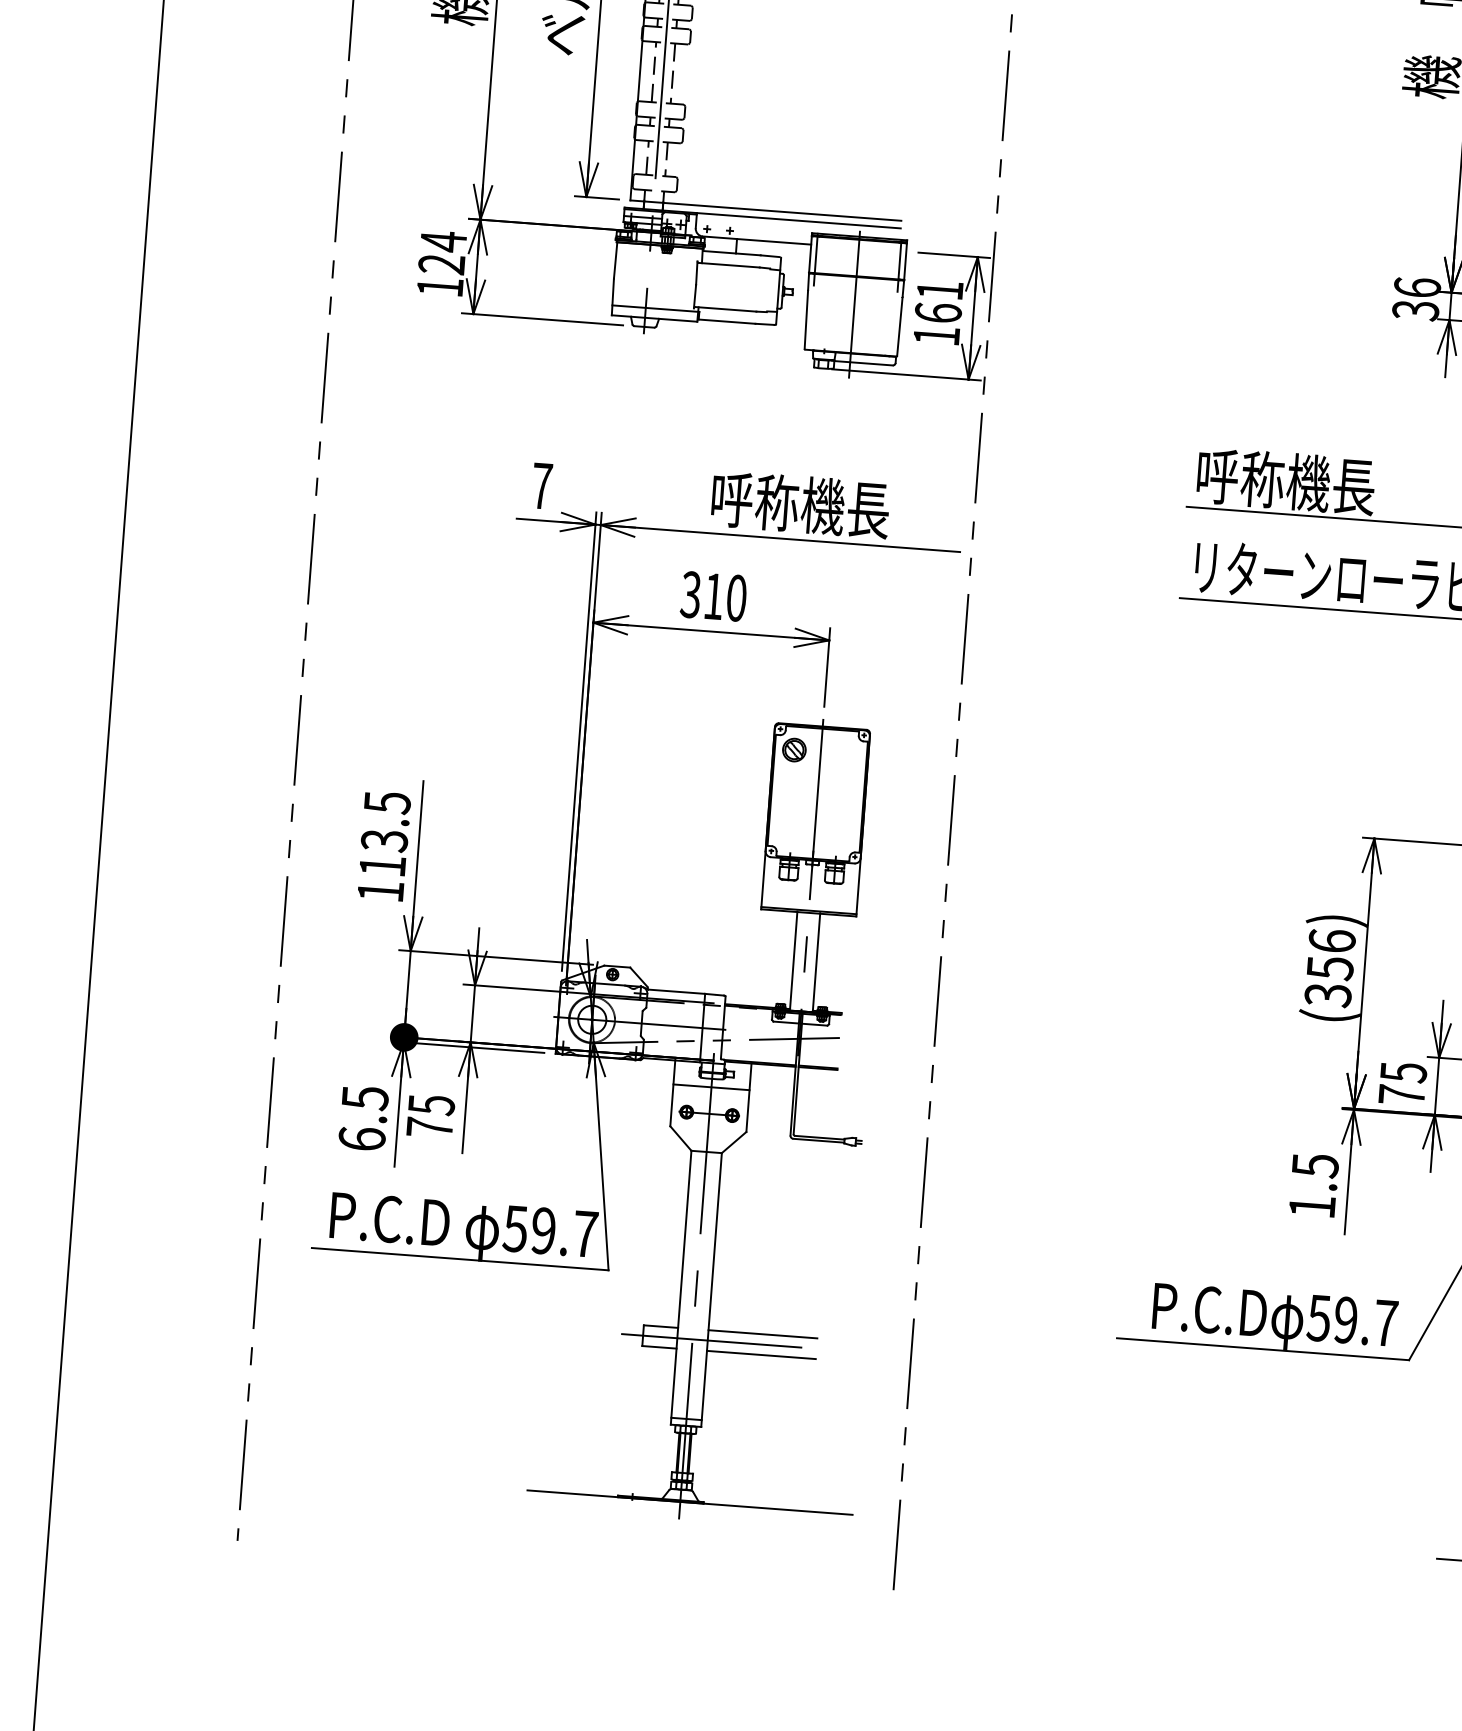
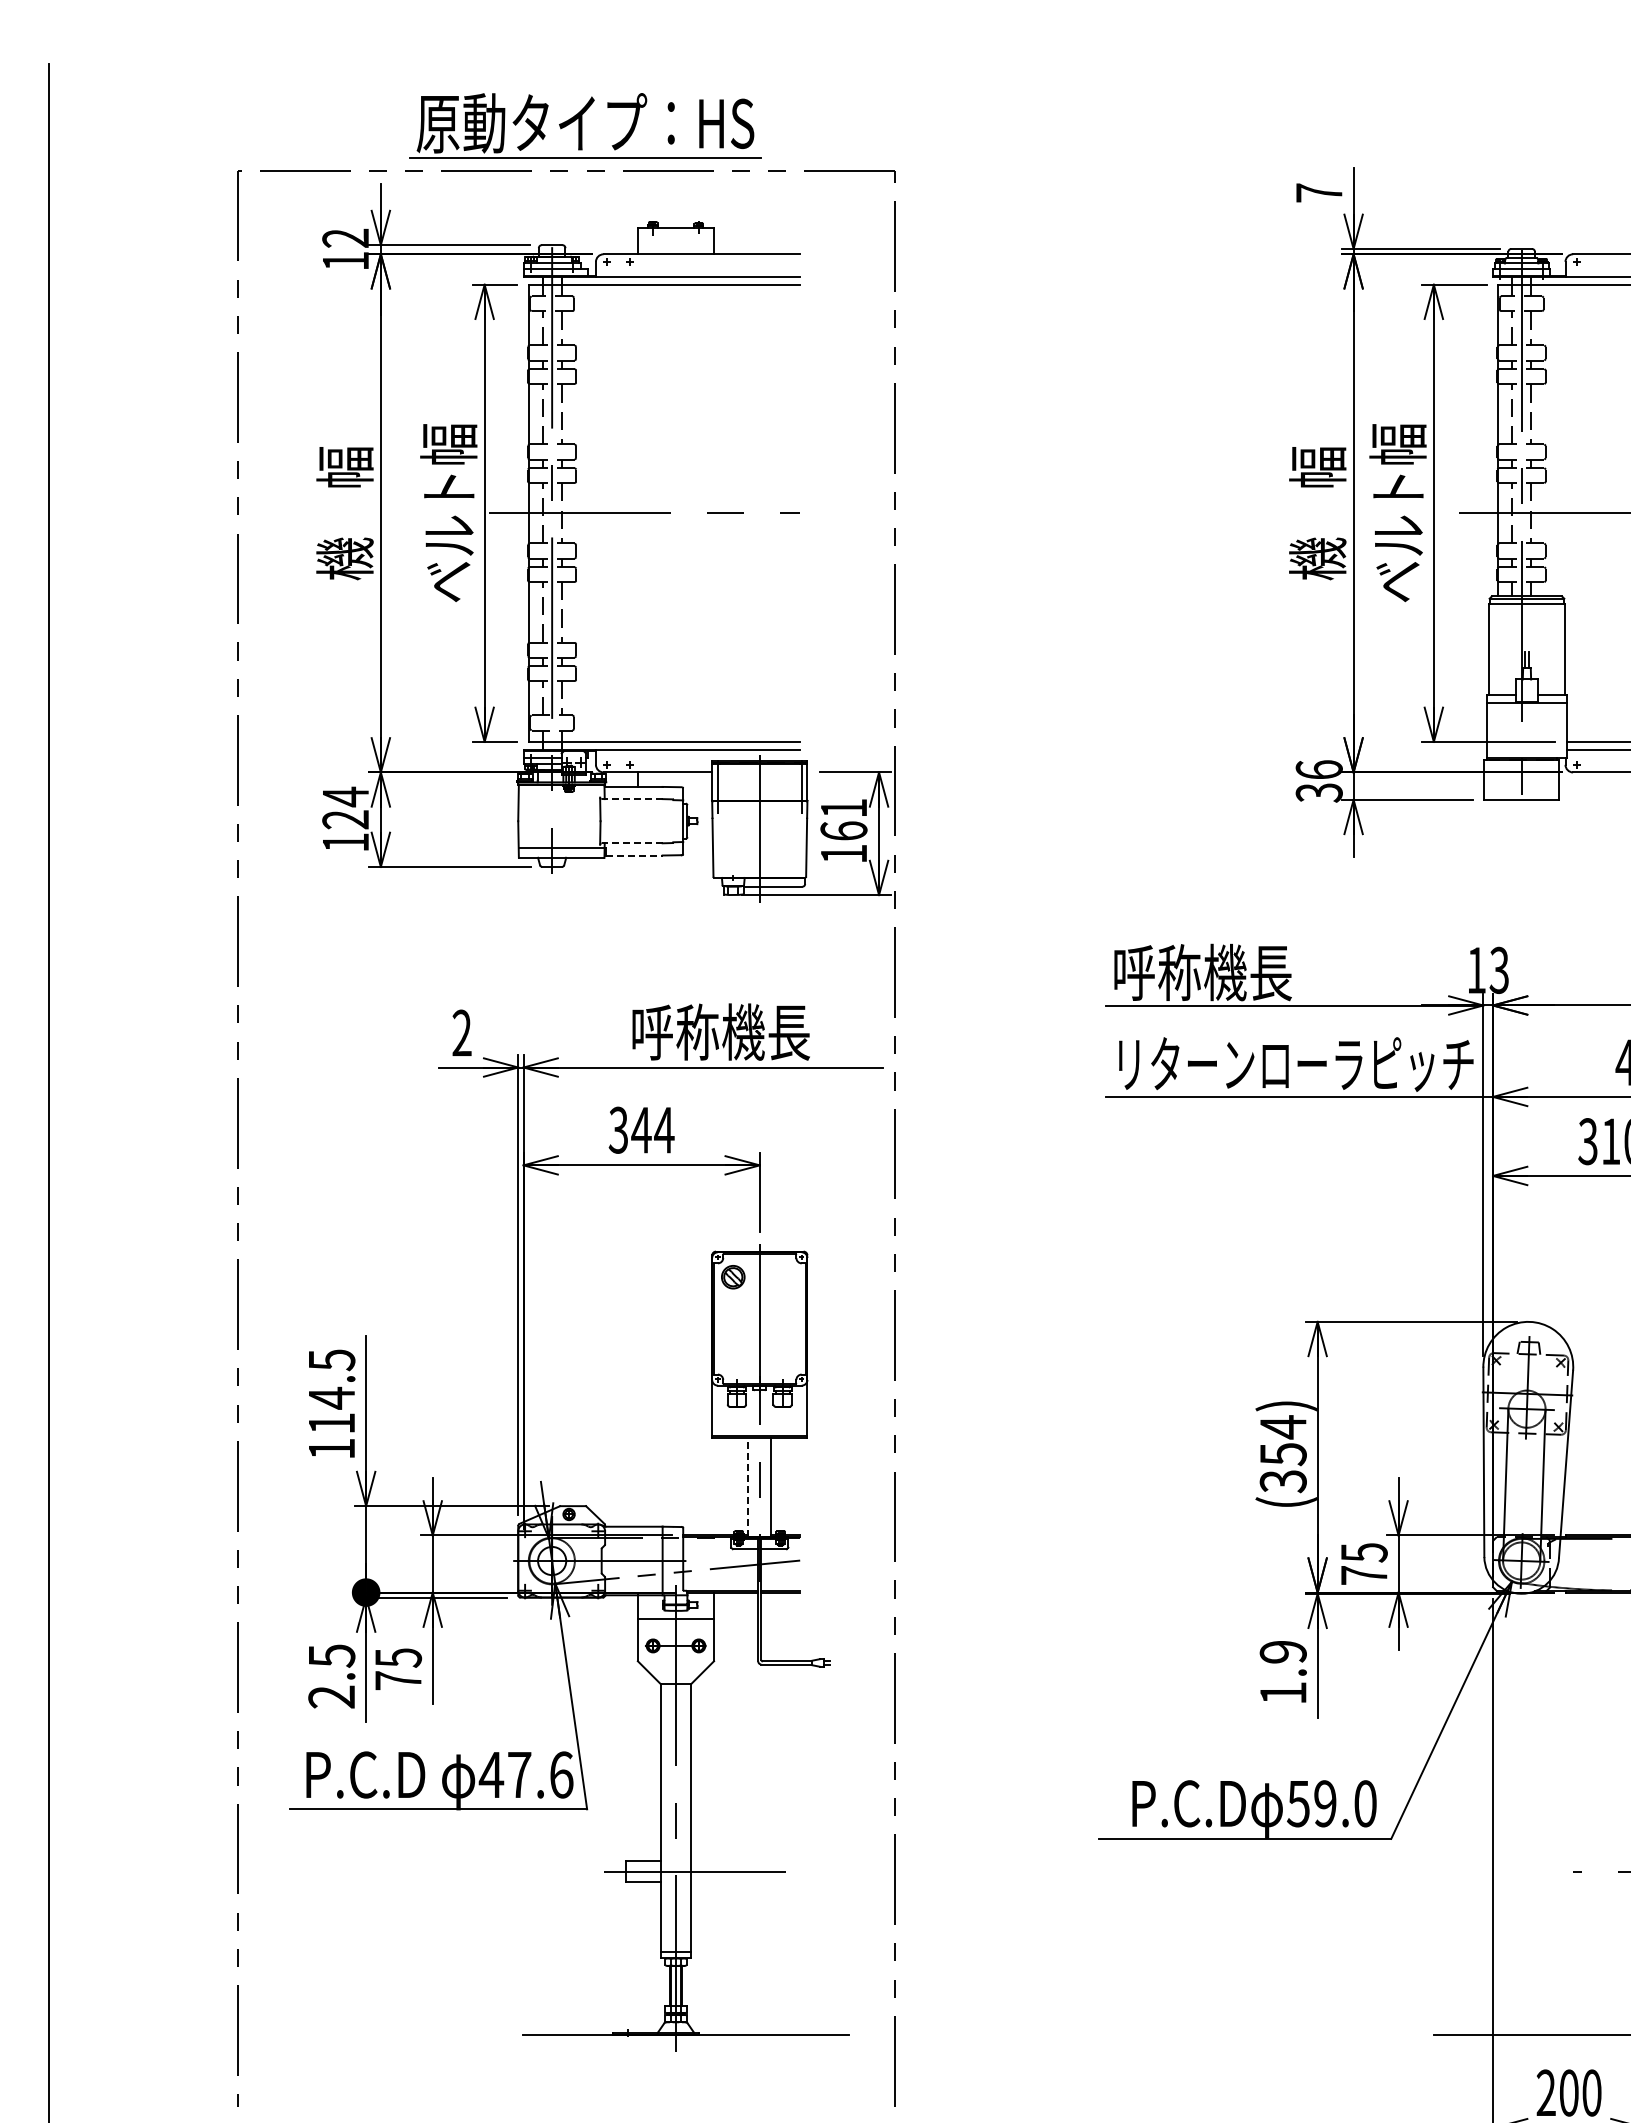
line: (728, 265) -> (631, 799), solid -> dashed
line: (725, 309) -> (631, 843), solid -> dashed
line: (727, 321) -> (634, 855), solid -> dashed
text: (541, 485) -> (461, 1032), 7 -> 2
text: (724, 596) -> (652, 1129), 310 -> 344
text: (384, 840) -> (331, 1397), 113.5 -> 114.5
text: (1331, 941) -> (1282, 1427), (356) -> (354)
line: (793, 961) -> (748, 1487), solid -> dashed
text: (361, 1138) -> (331, 1696), 6.5 -> 2.5
text: (1314, 1165) -> (1282, 1652), 1.5 -> 1.9
text: (549, 1230) -> (525, 1774), 59.7 -> 47.6
text: (1386, 1322) -> (1365, 1803), 59.7 -> 59.0
line: (762, 1334) -> (745, 1861), removed
line: (761, 1355) -> (745, 1882), removed

